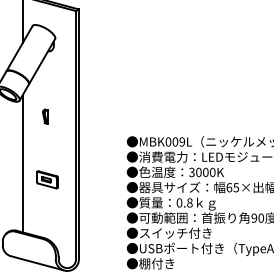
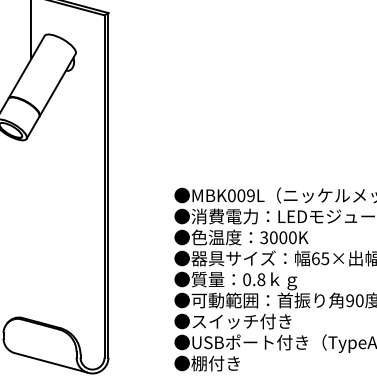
part: (45, 116) -> (62, 160), removed
line: (23, 163) -> (31, 225), removed
part: (47, 179) -> (64, 247), removed

